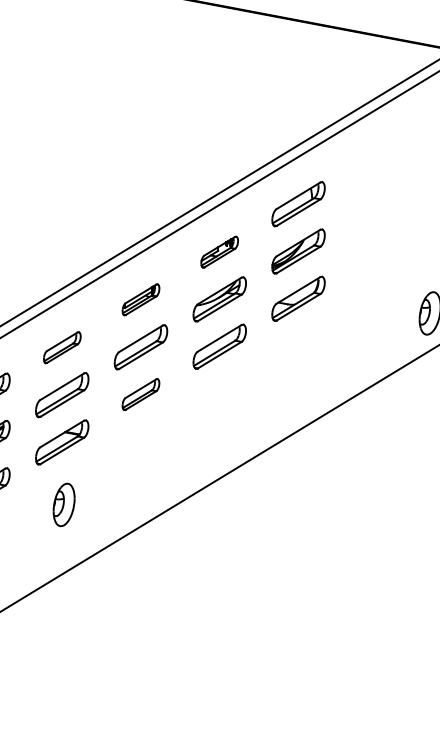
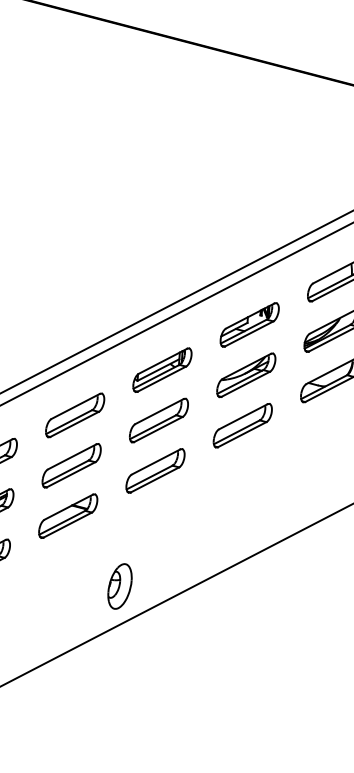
part: (219, 252) -> (249, 325), size x1.43
part: (140, 299) -> (161, 369), size x1.43
part: (62, 347) -> (75, 415), size x1.43
part: (140, 394) -> (155, 470), size x1.43
part: (63, 504) -> (119, 585), moved

